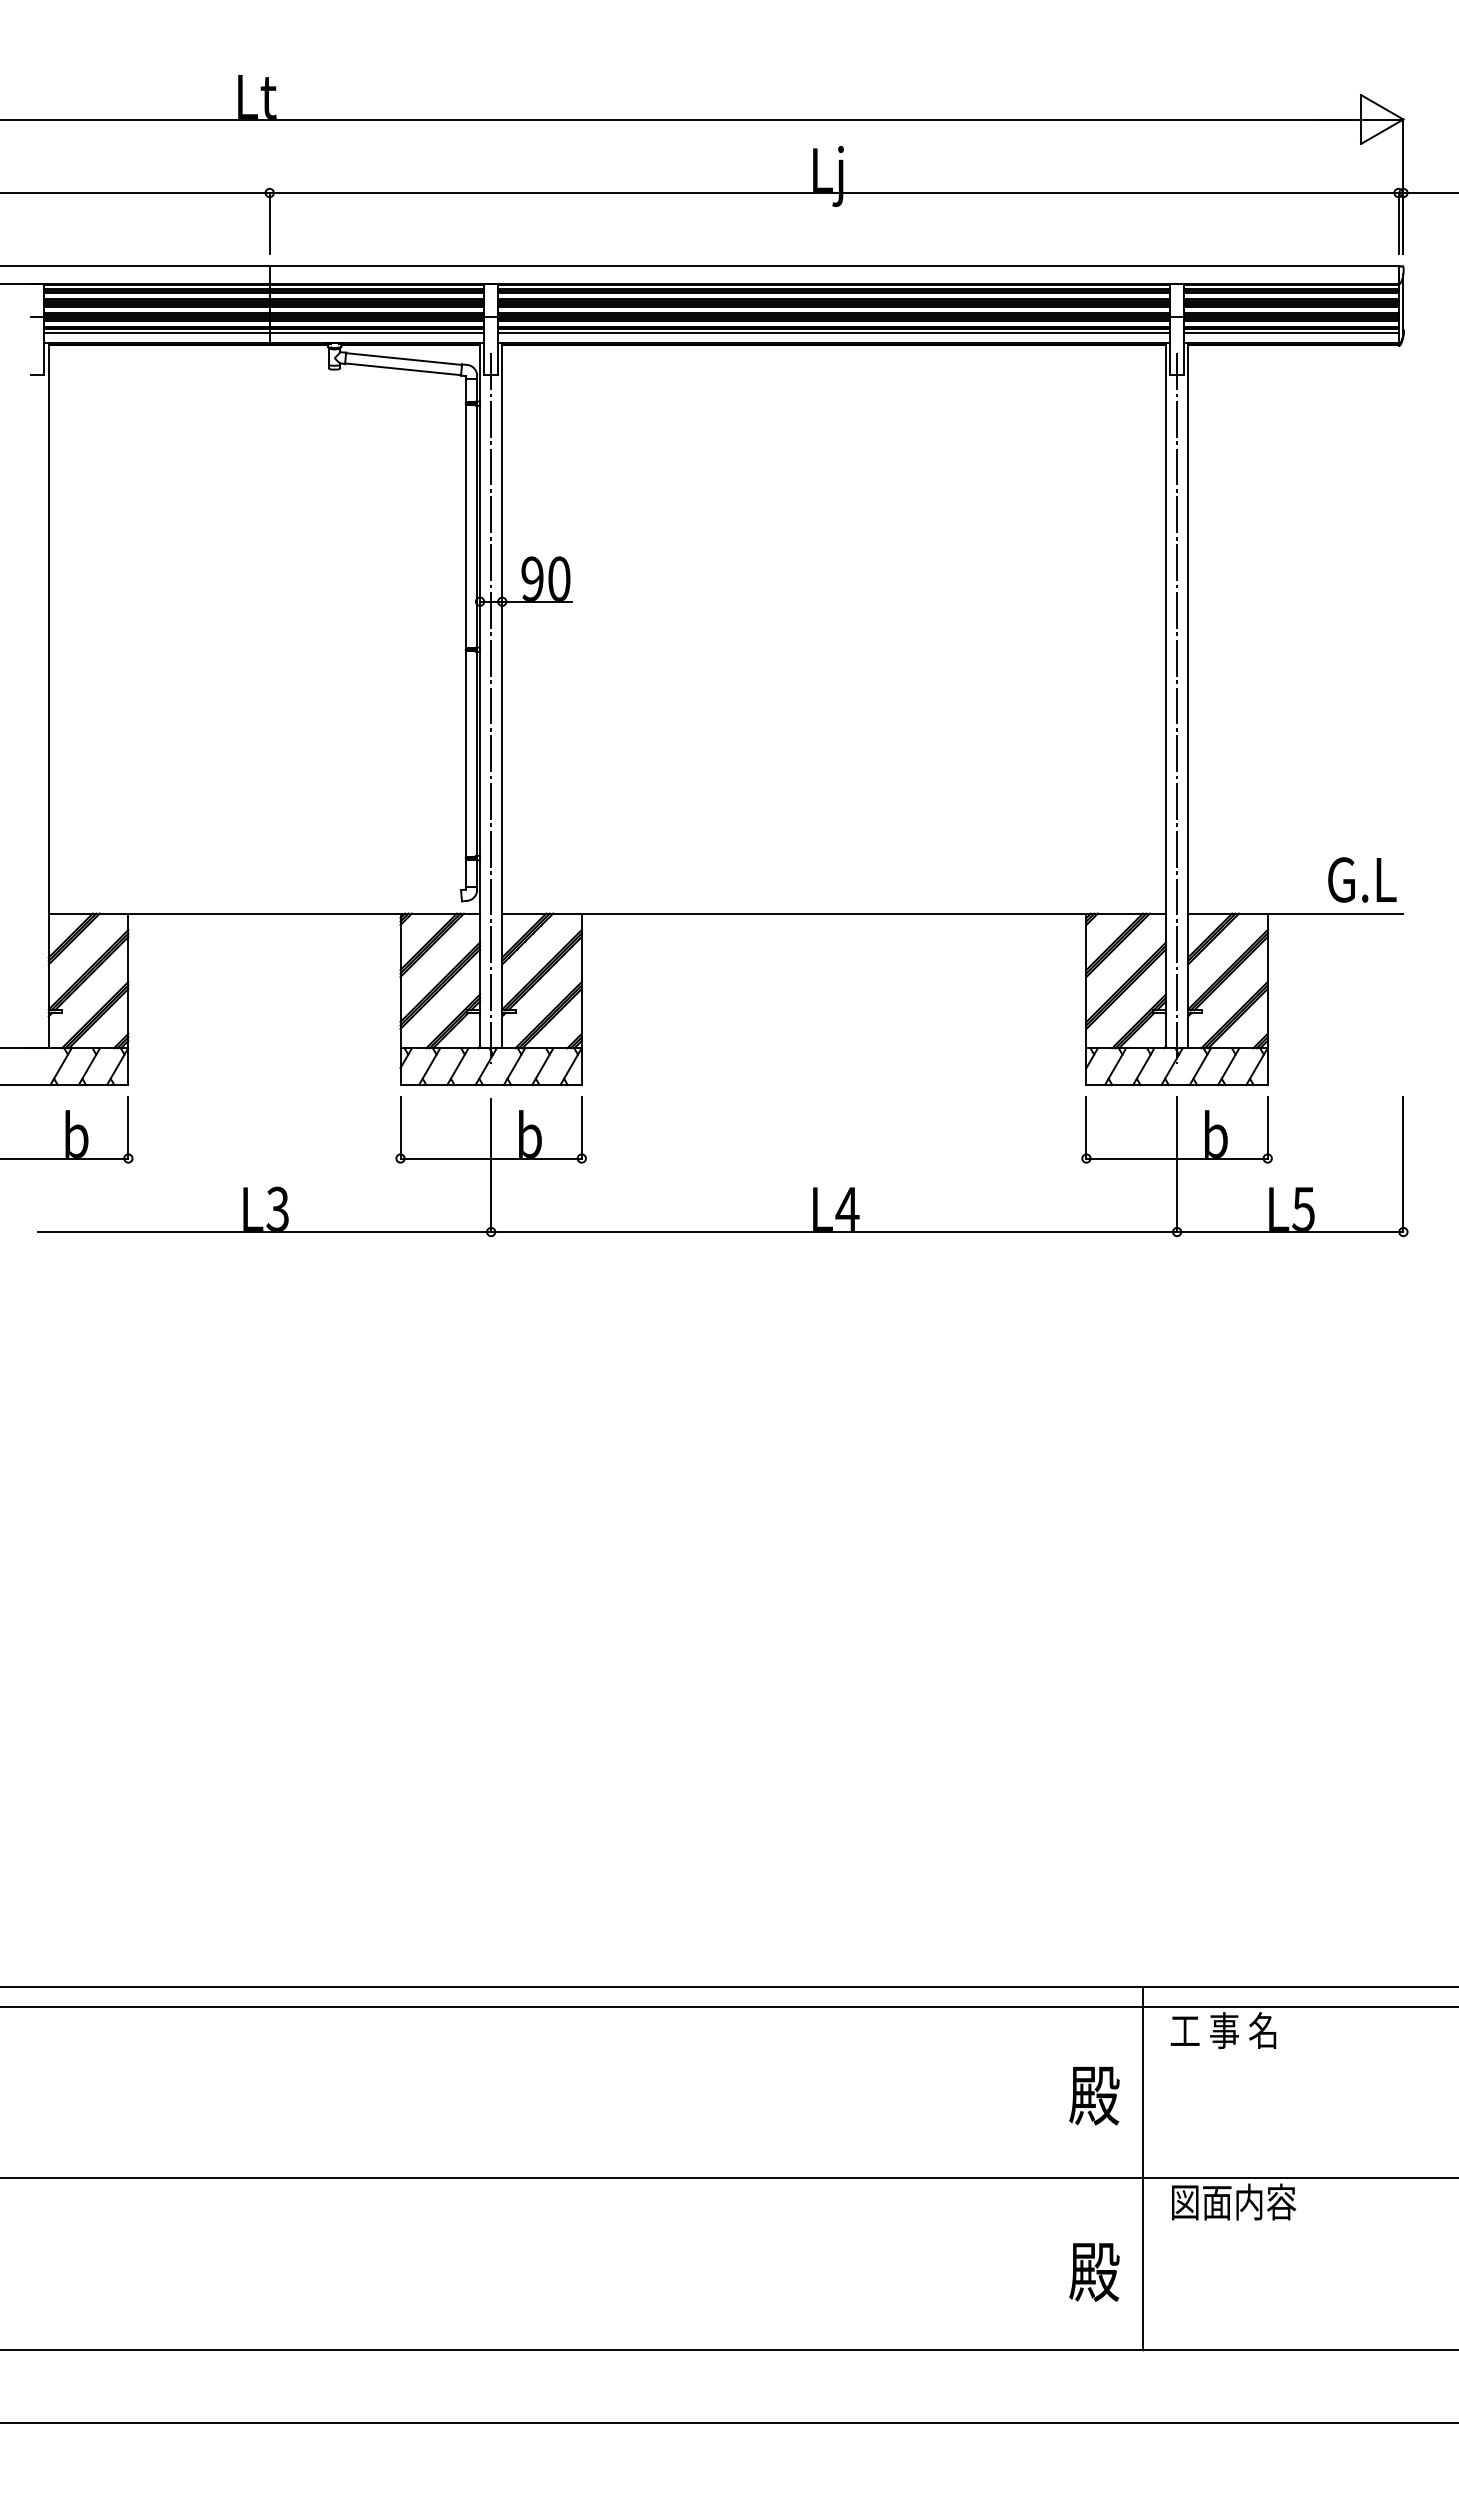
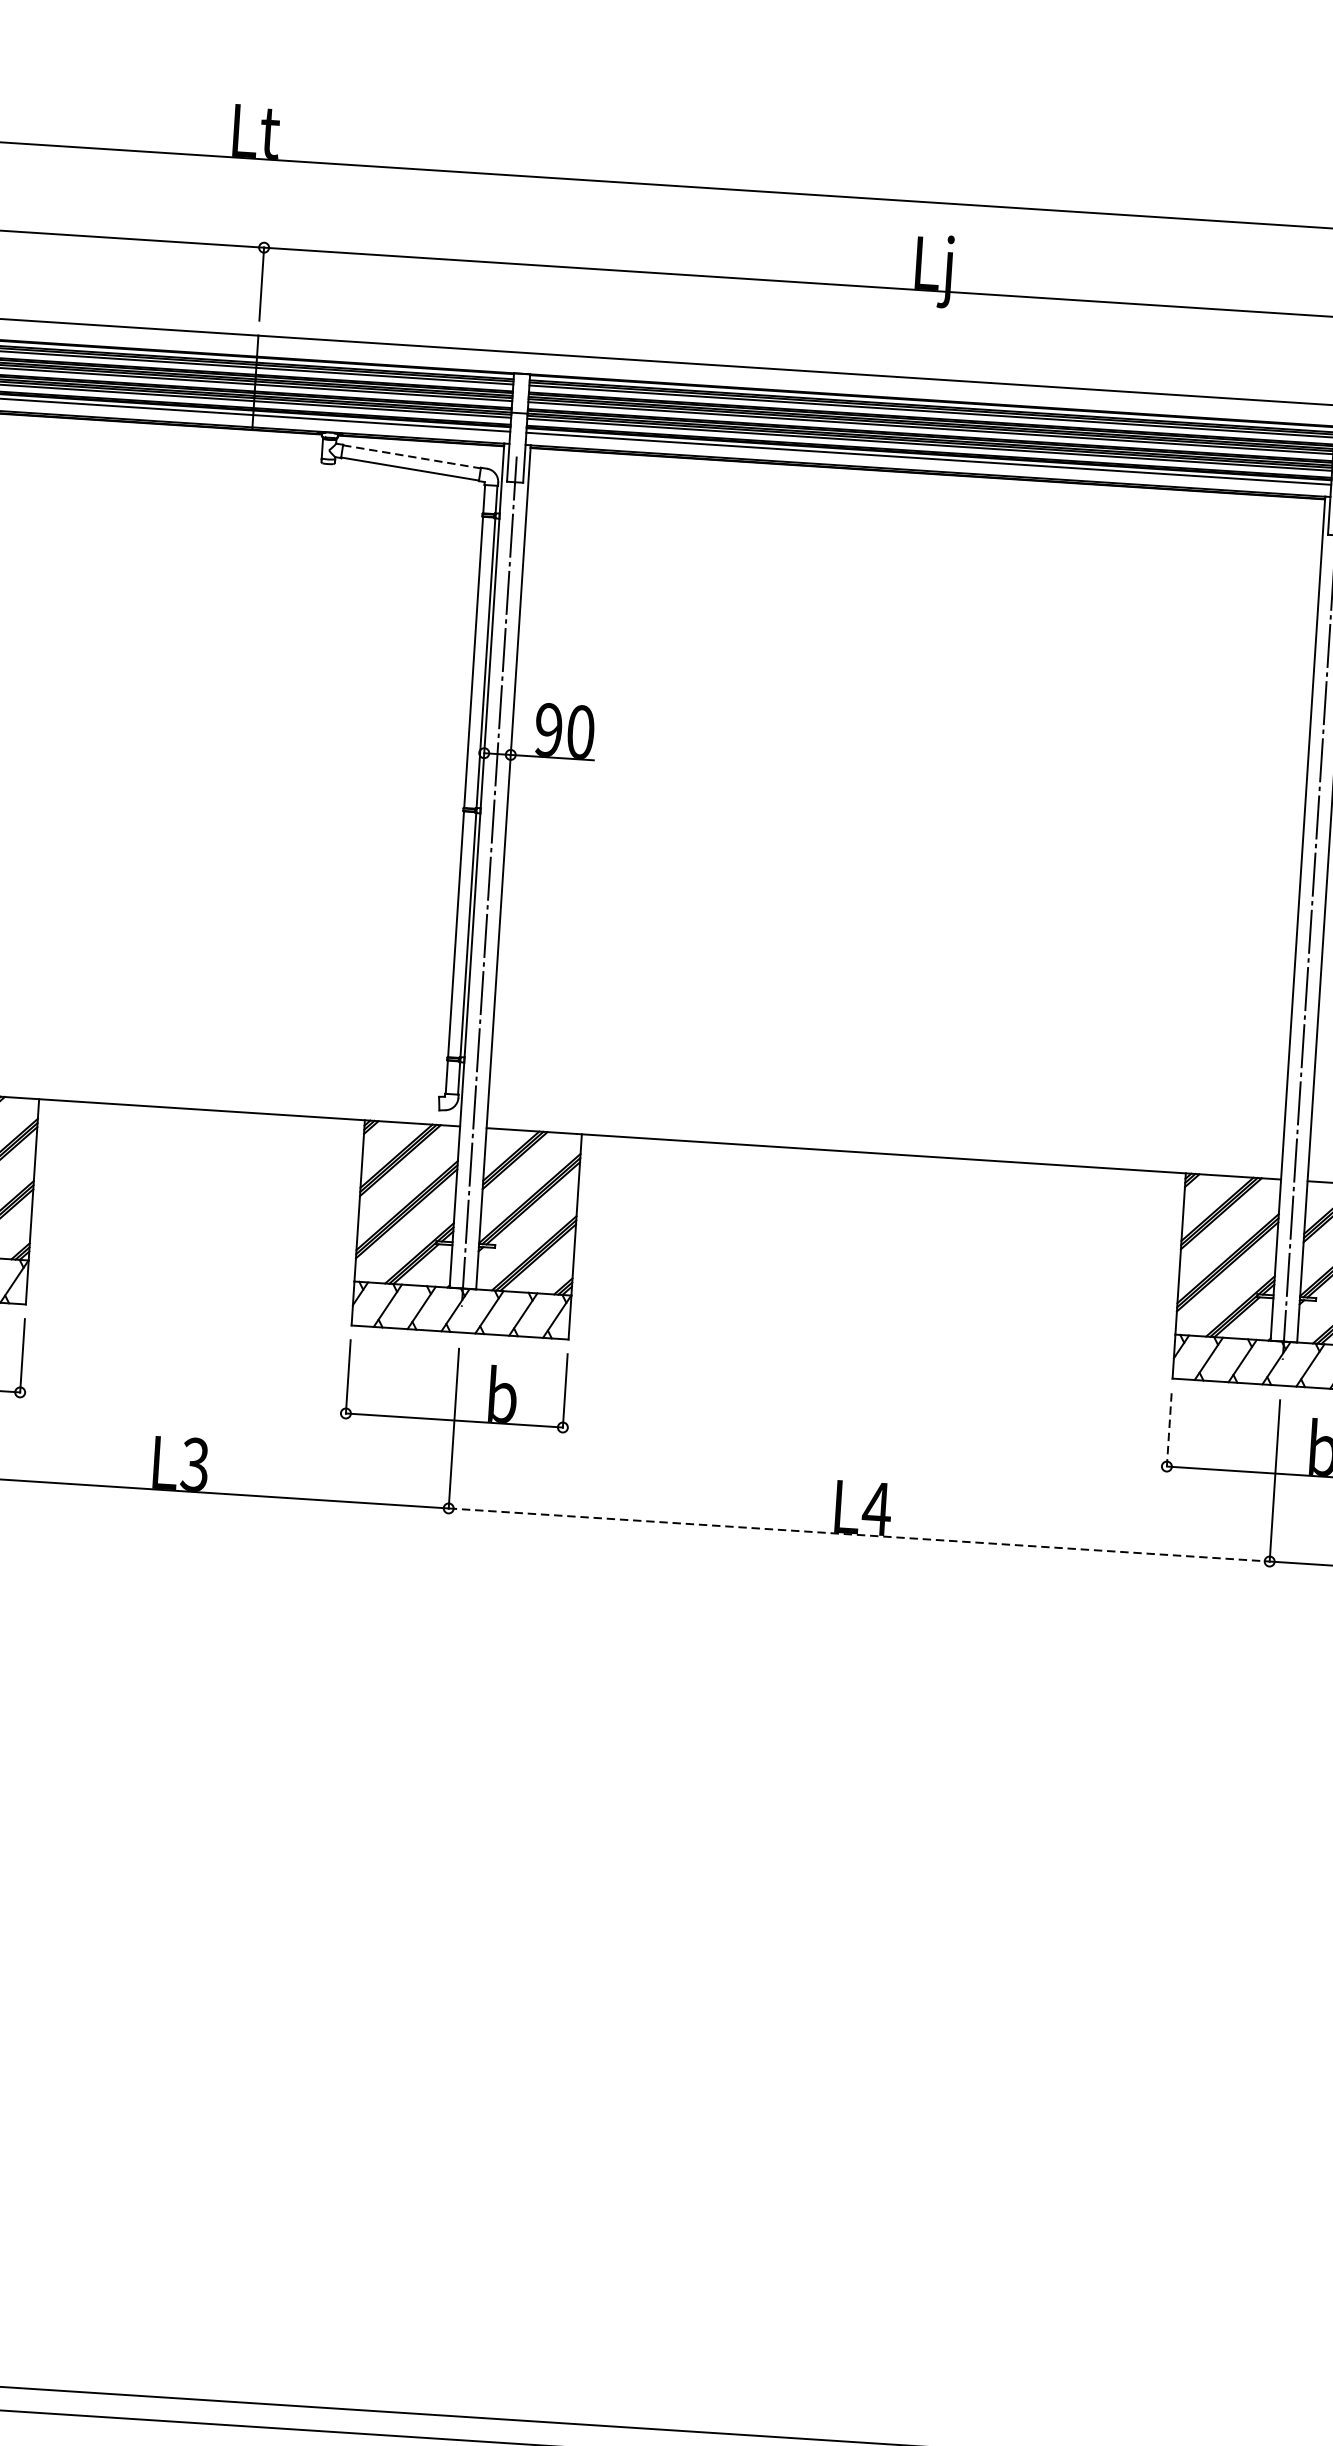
line: (404, 359) -> (412, 457), solid -> dashed
line: (1086, 1128) -> (1169, 1430), solid -> dashed
line: (834, 1232) -> (859, 1535), solid -> dashed

